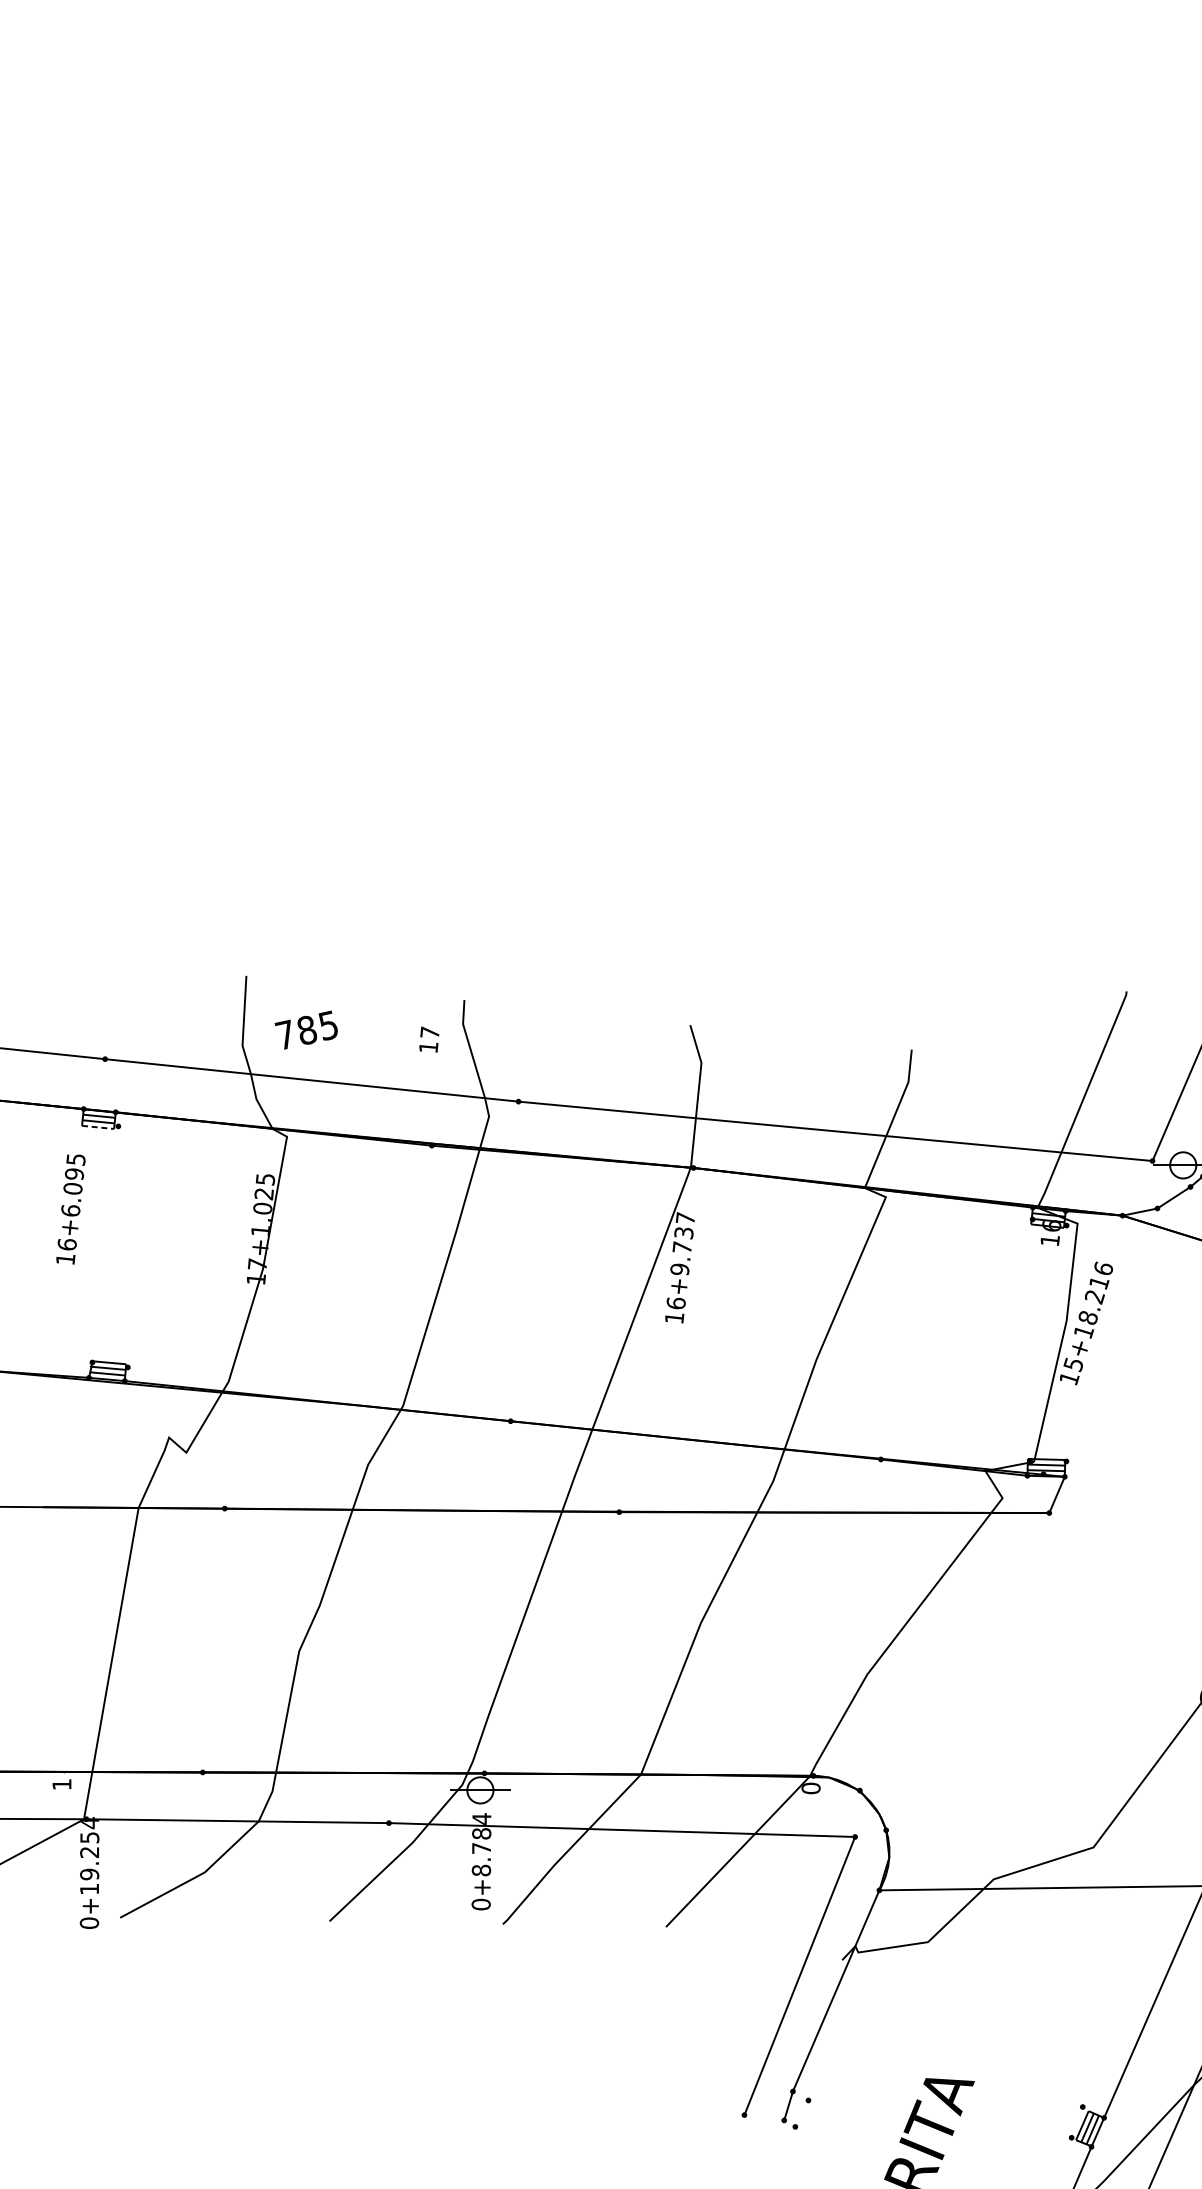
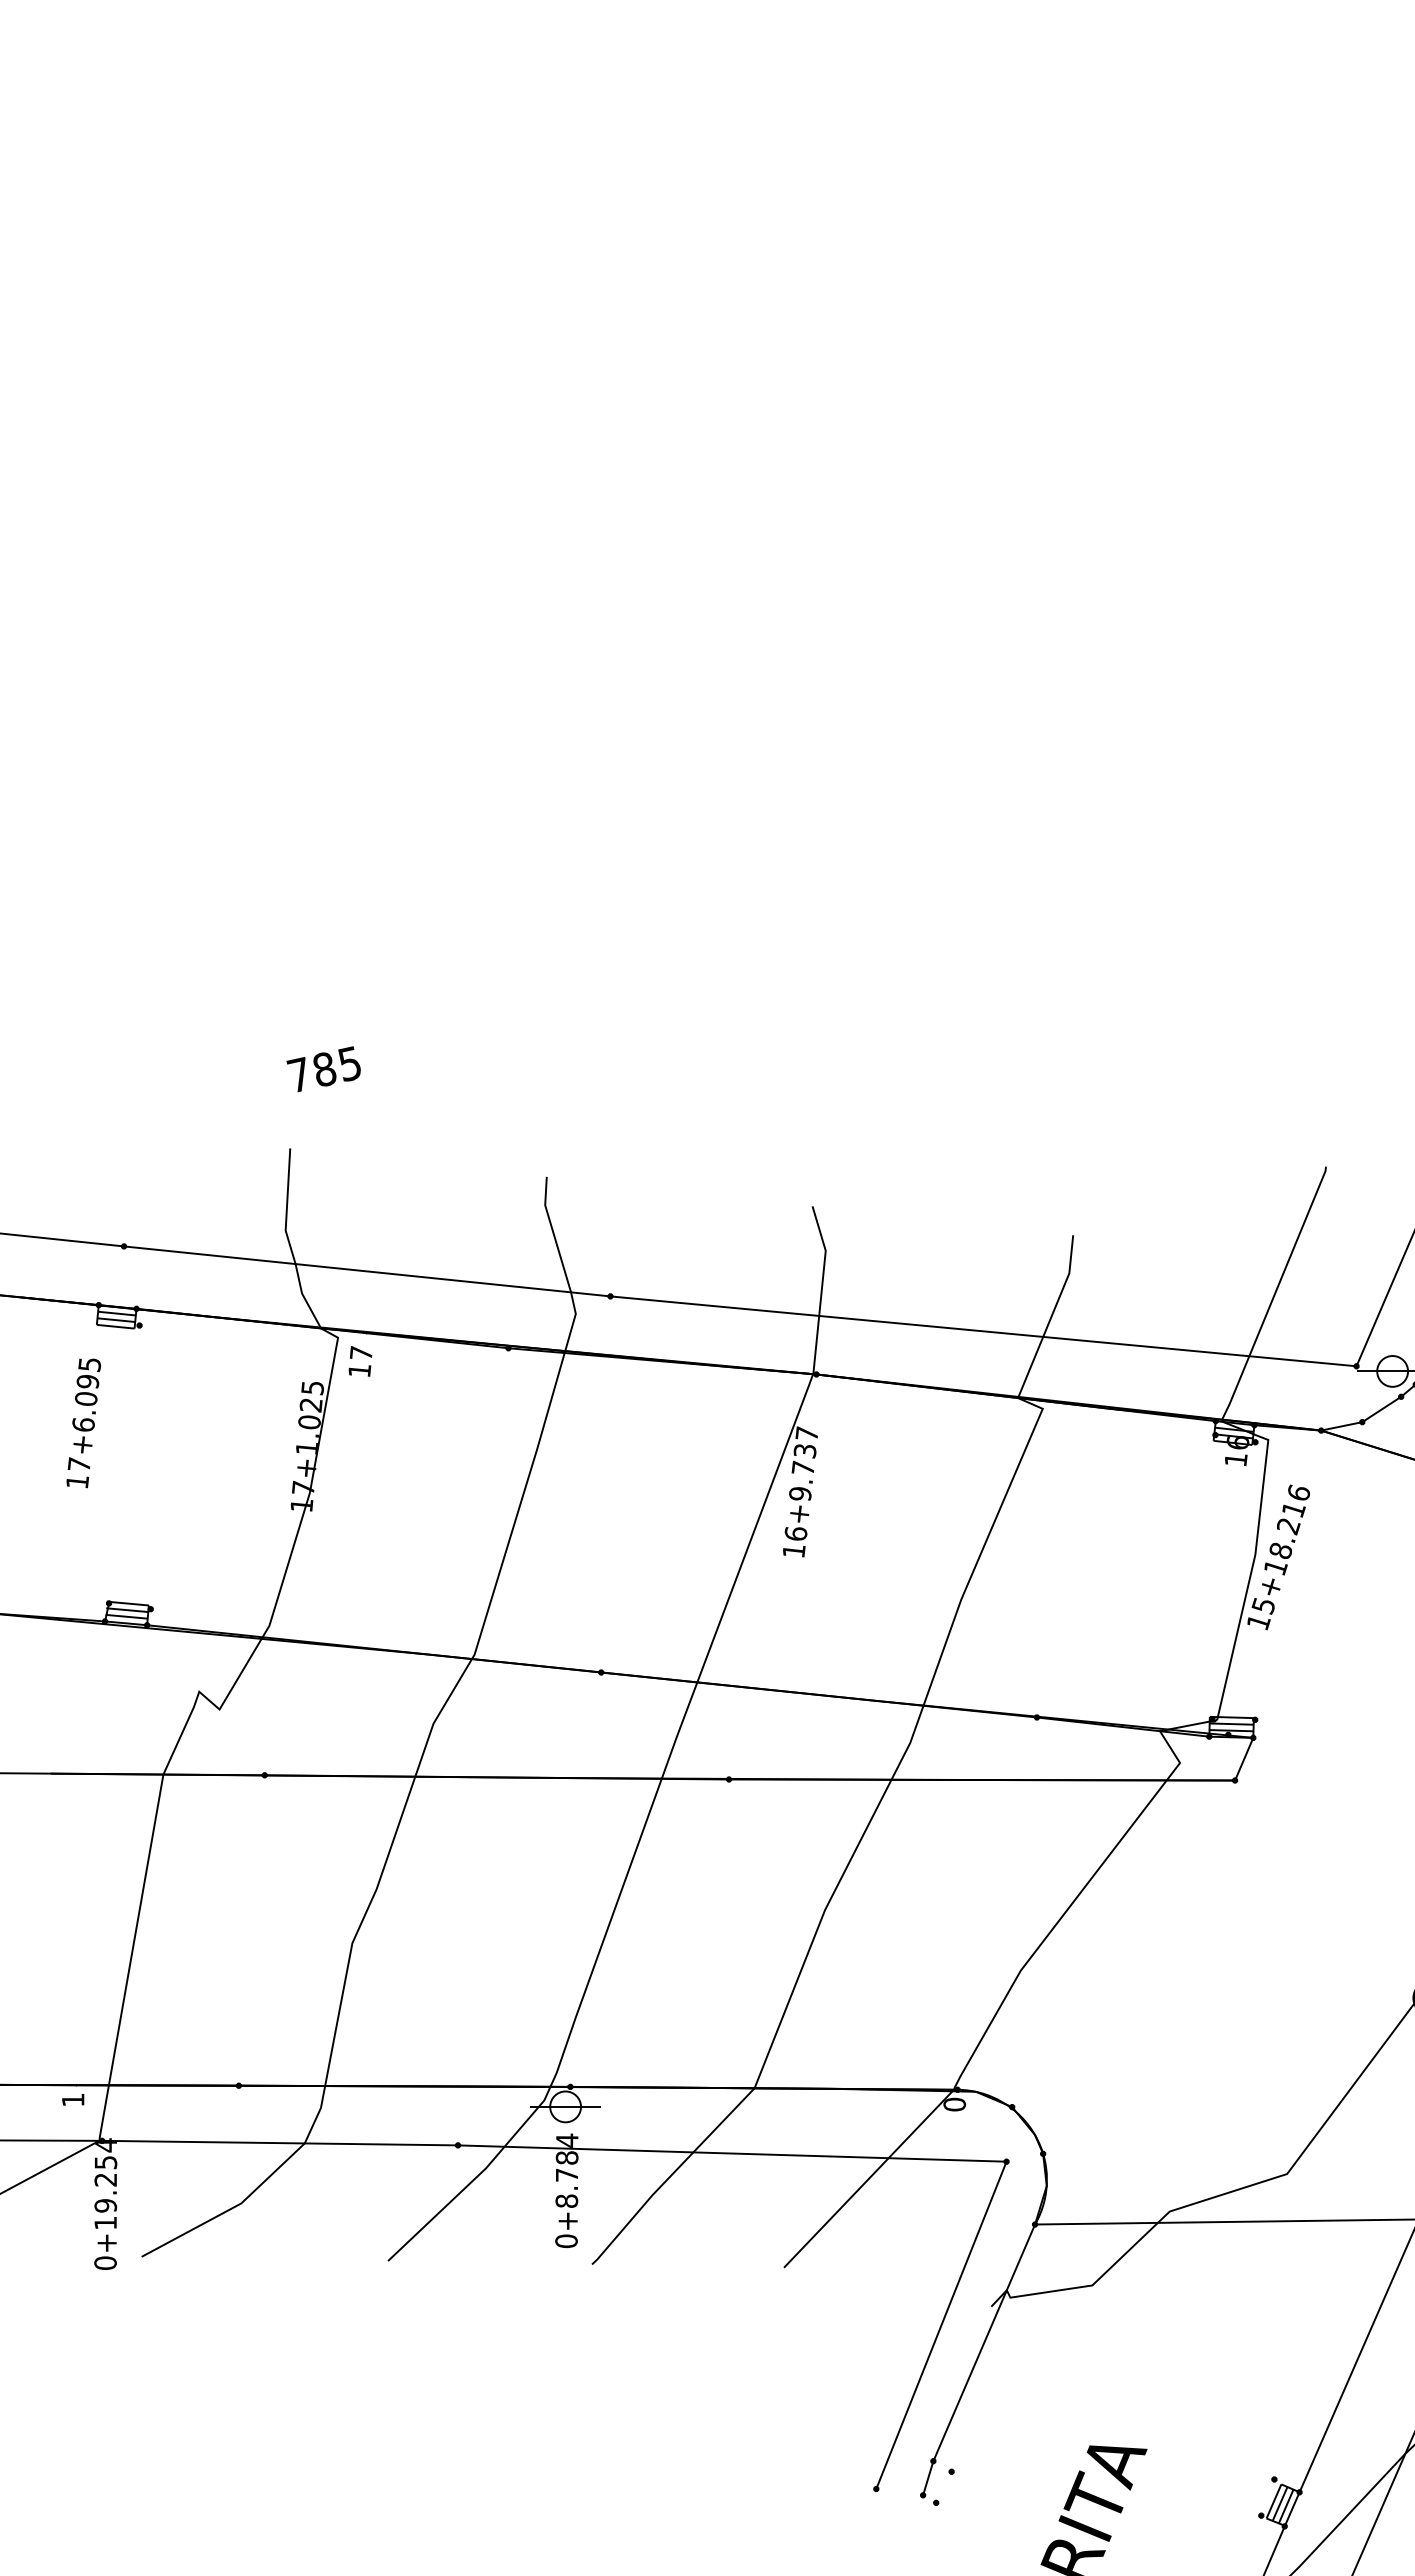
text: (306, 1030) -> (323, 1069), moved
text: (429, 1039) -> (360, 1361), moved
line: (97, 1127) -> (115, 1326), dashed -> solid
text: (66, 1244) -> (78, 1464), 16+6.095 -> 17+6.095

